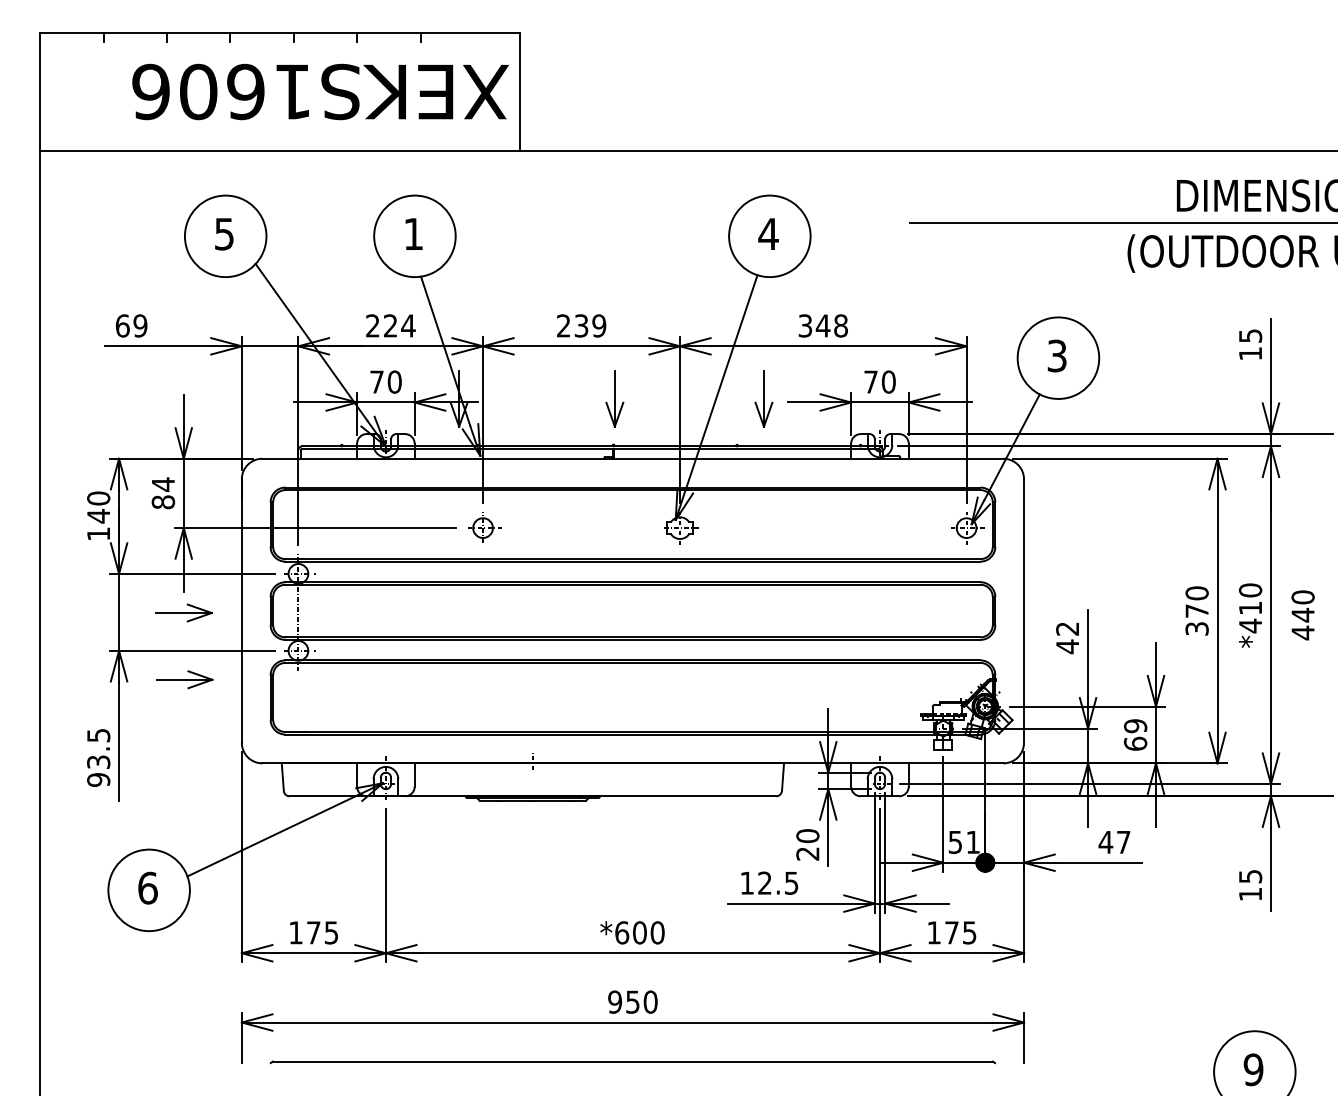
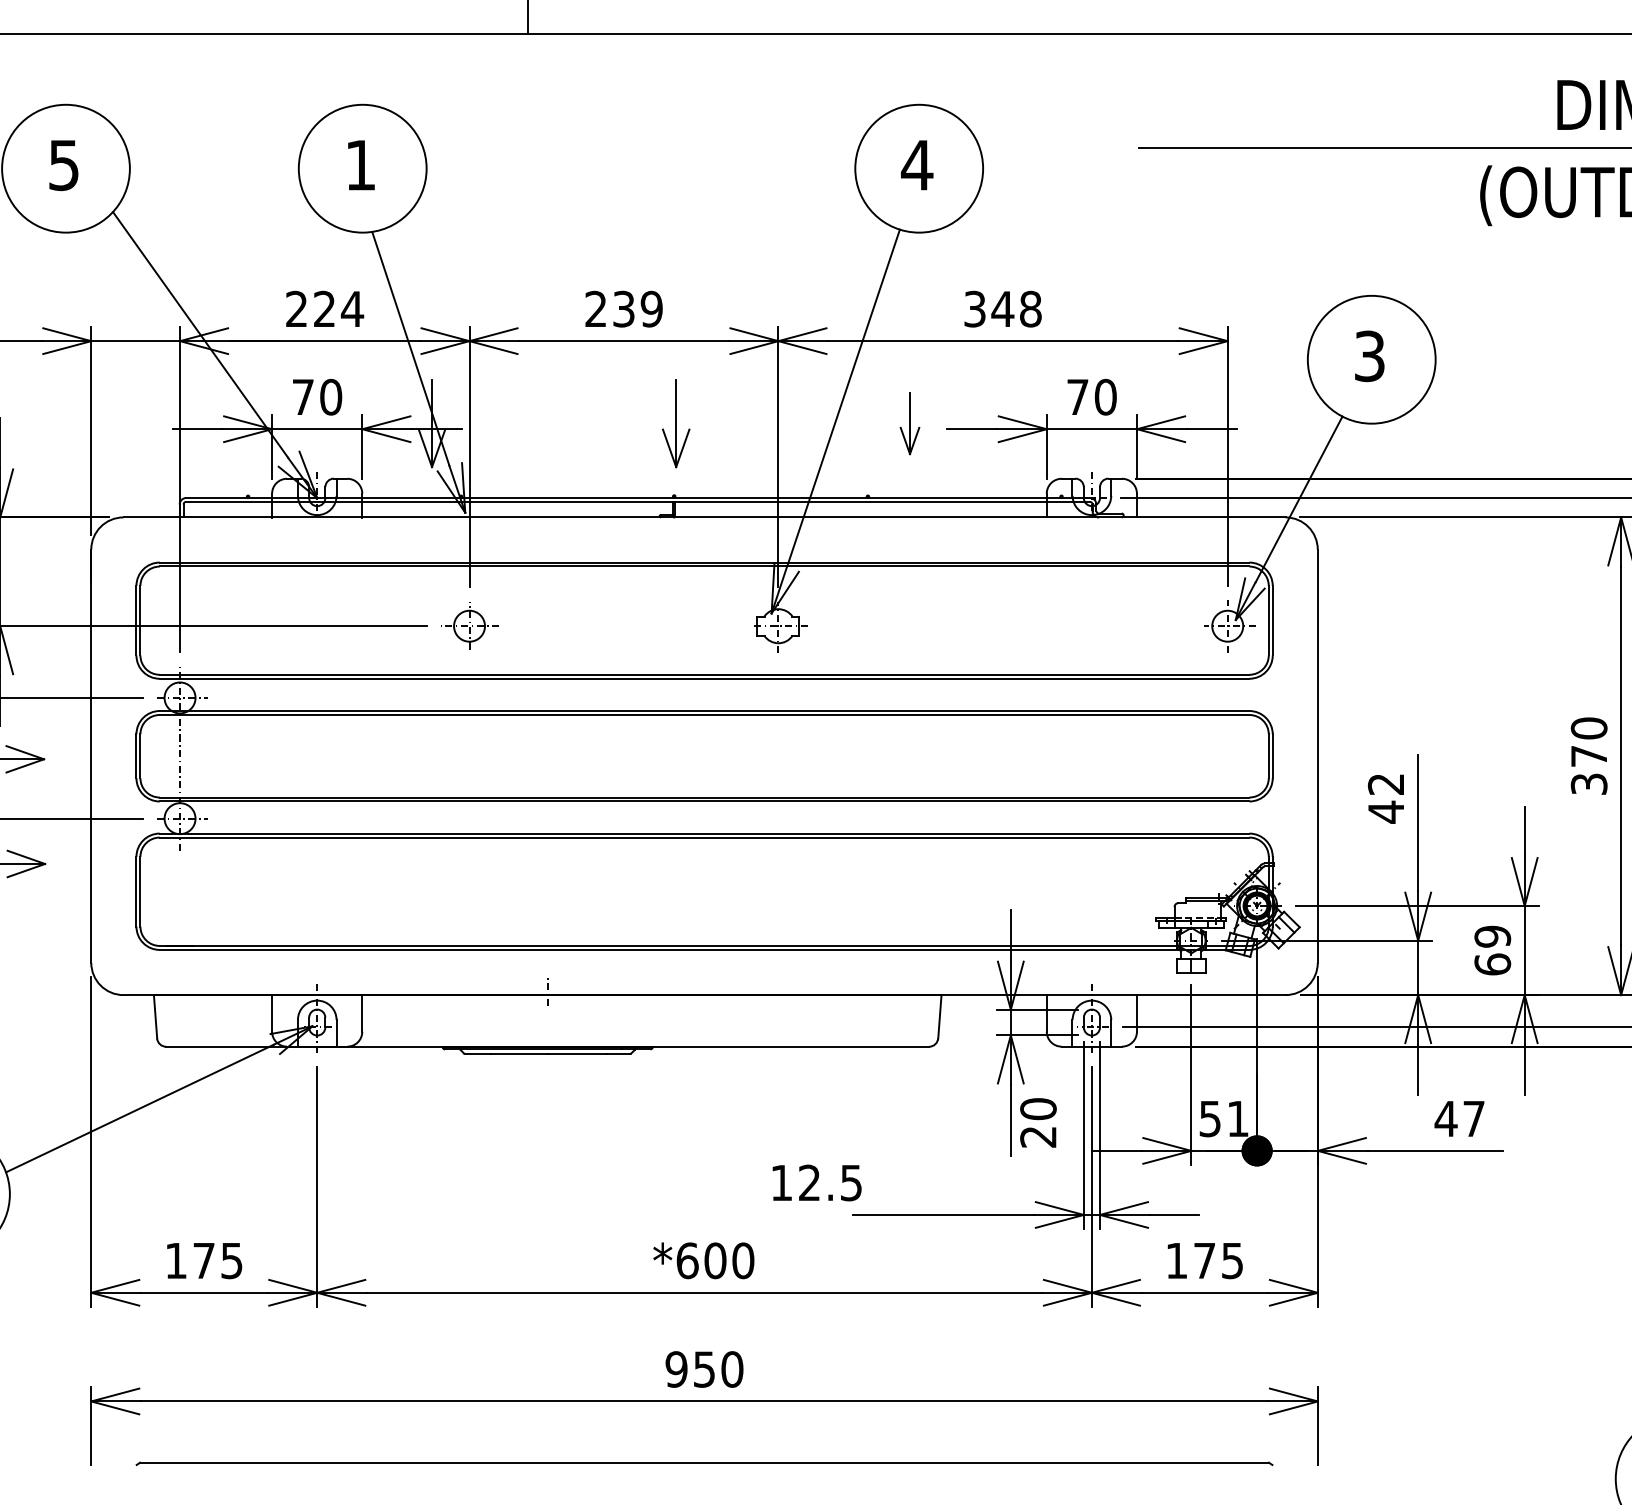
part: (763, 398) -> (909, 422), size x0.7
text: (807, 844) -> (1037, 1122), moved
text: (769, 882) -> (816, 1181), moved

